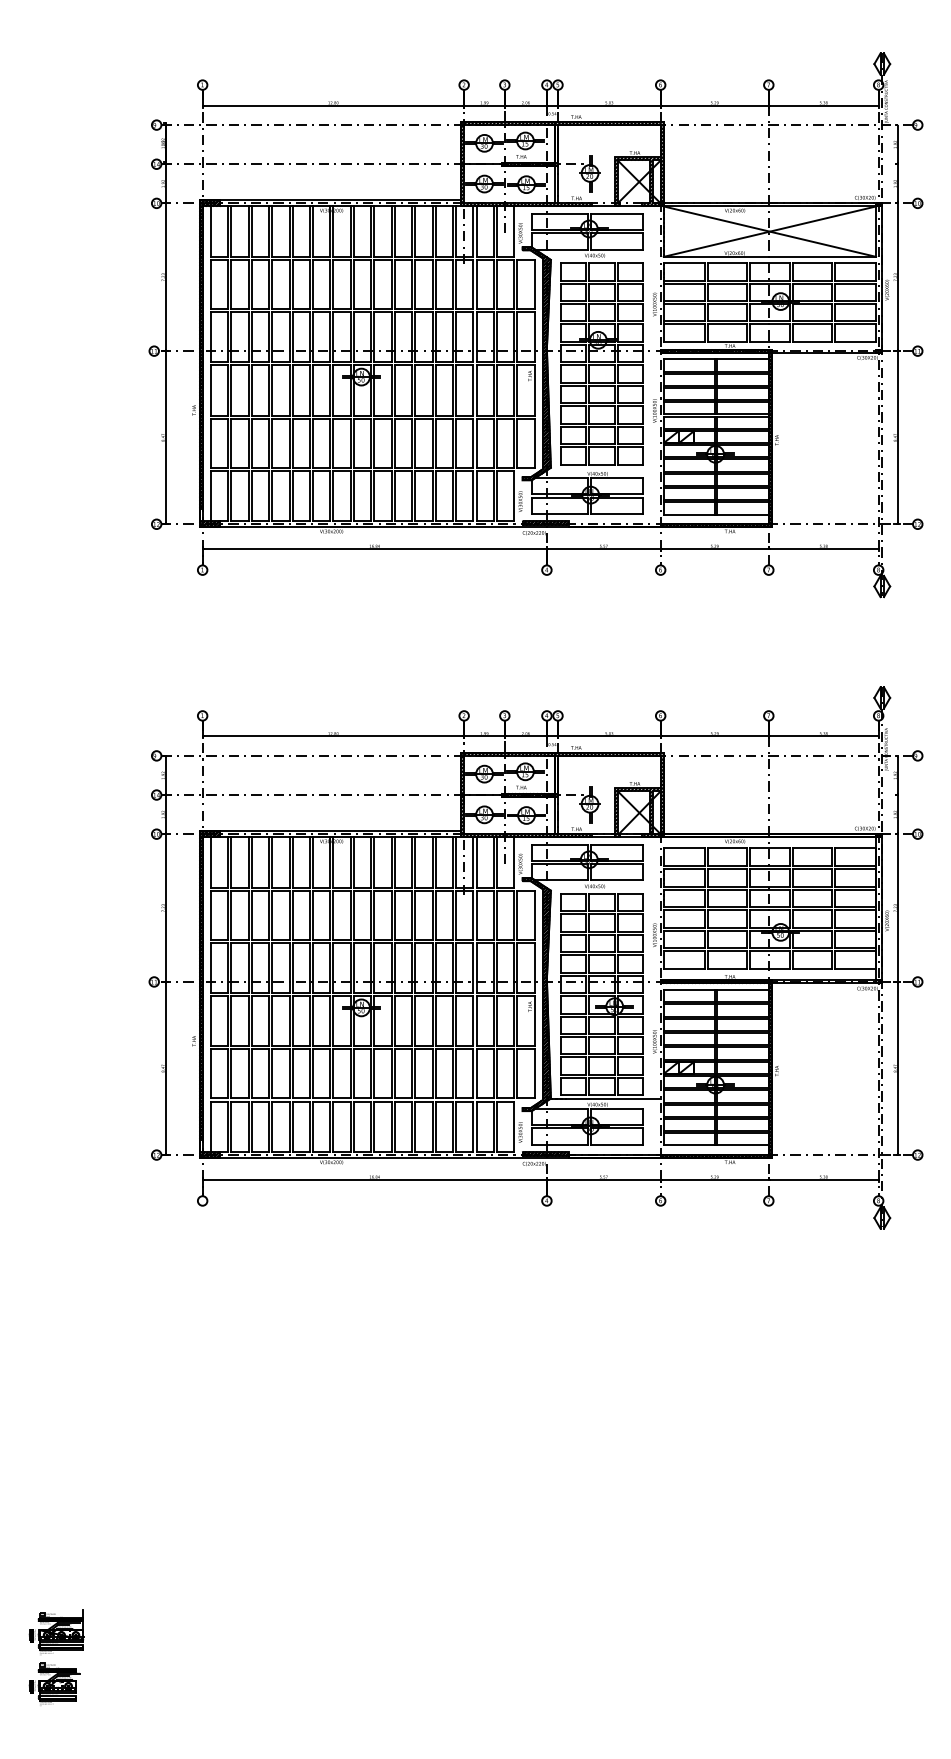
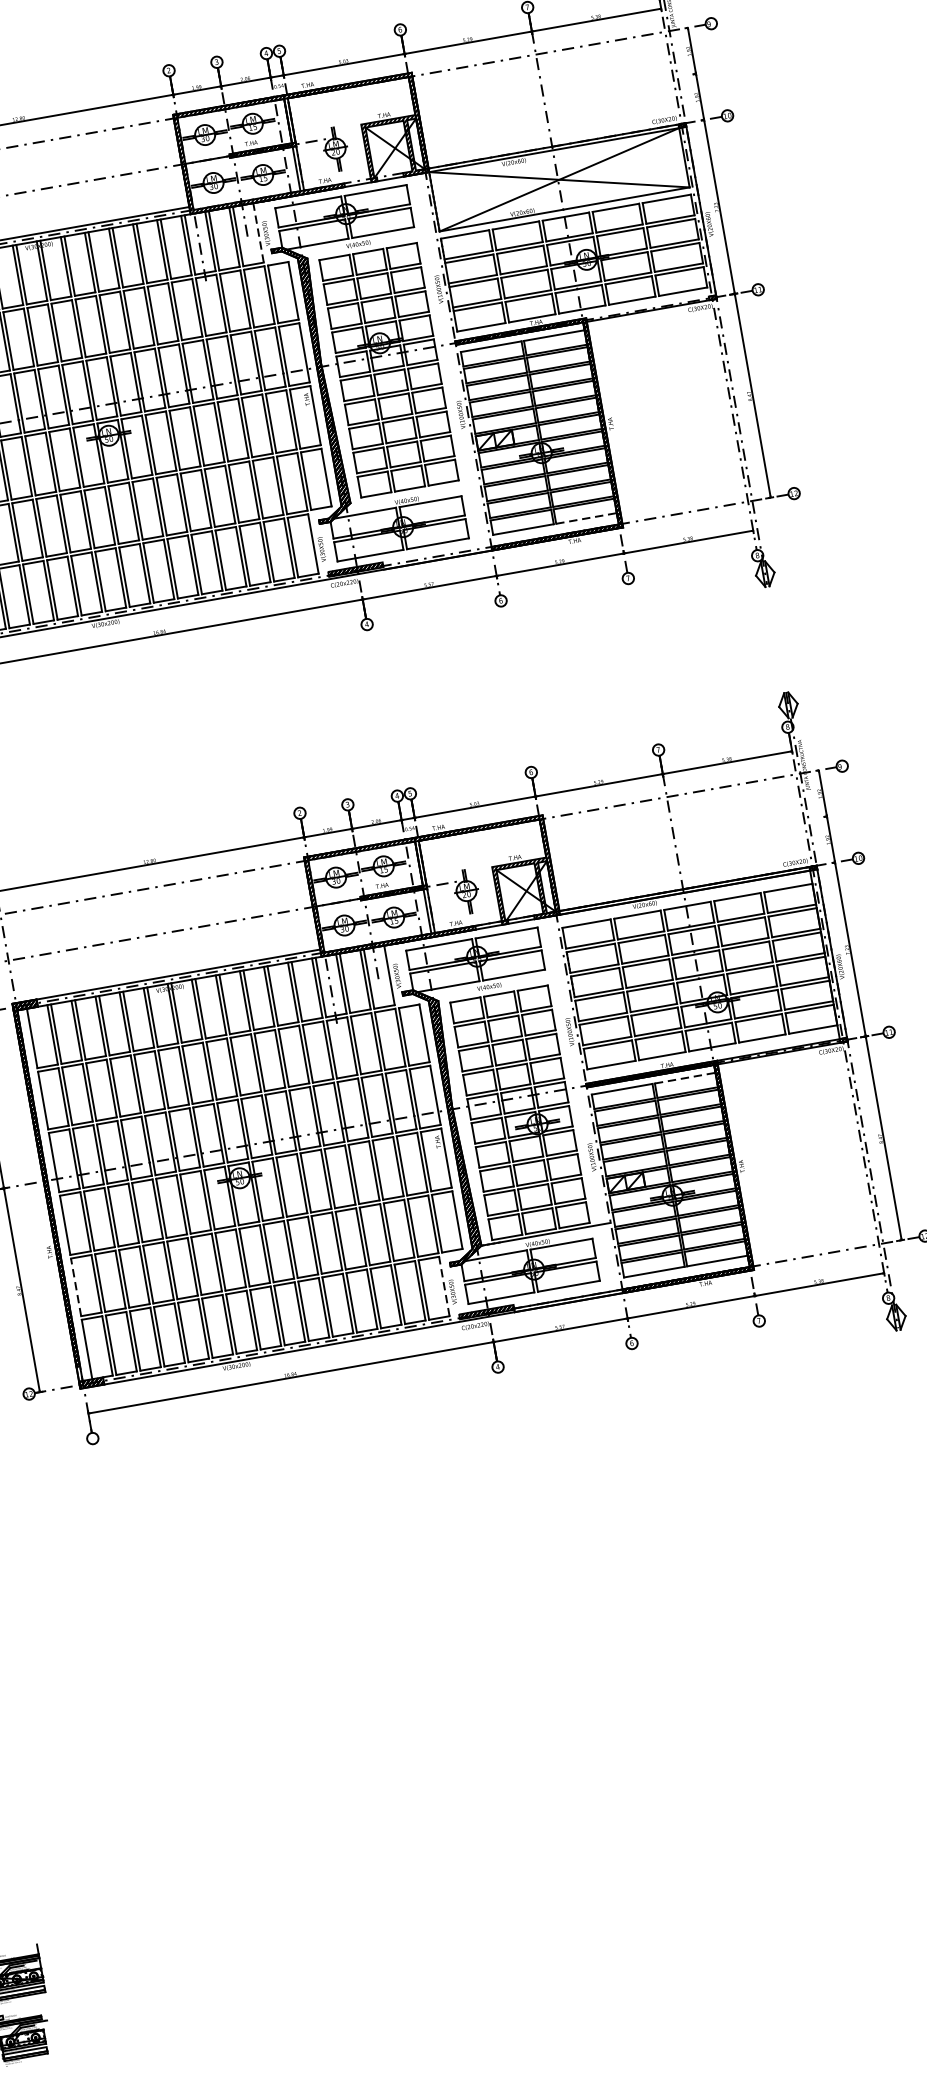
line: (514, 231) -> (258, 232), solid -> dashed
line: (743, 514) -> (587, 518), solid -> dashed
line: (743, 990) -> (685, 1078), solid -> dashed
line: (210, 1073) -> (75, 1286), solid -> dashed
line: (514, 1126) -> (444, 1286), solid -> dashed

